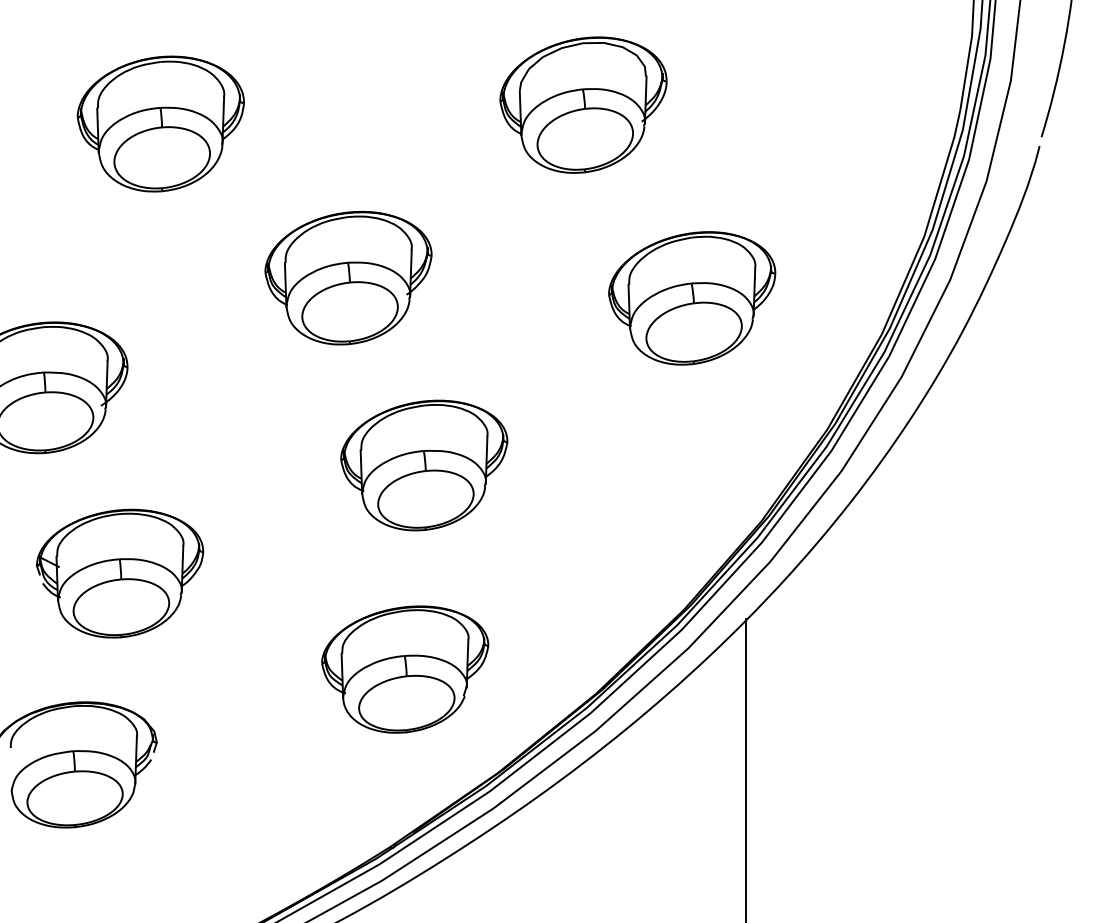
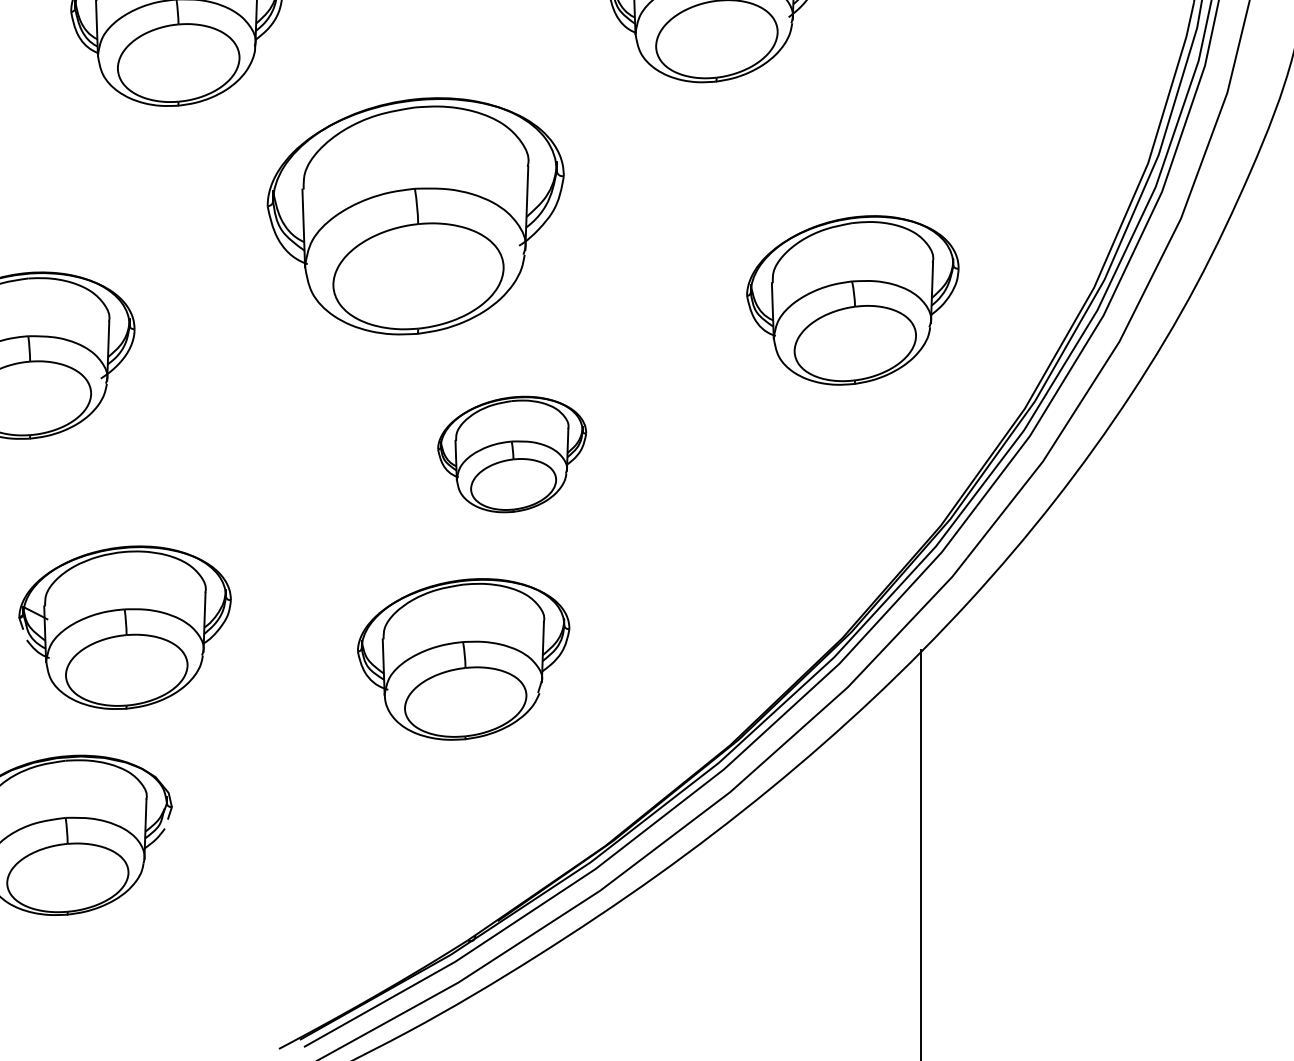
part: (348, 277) -> (415, 215), size x1.4
part: (692, 298) -> (853, 300), moved
part: (424, 465) -> (512, 454), size x0.7
part: (119, 573) -> (124, 627), moved
part: (405, 669) -> (464, 659), moved

